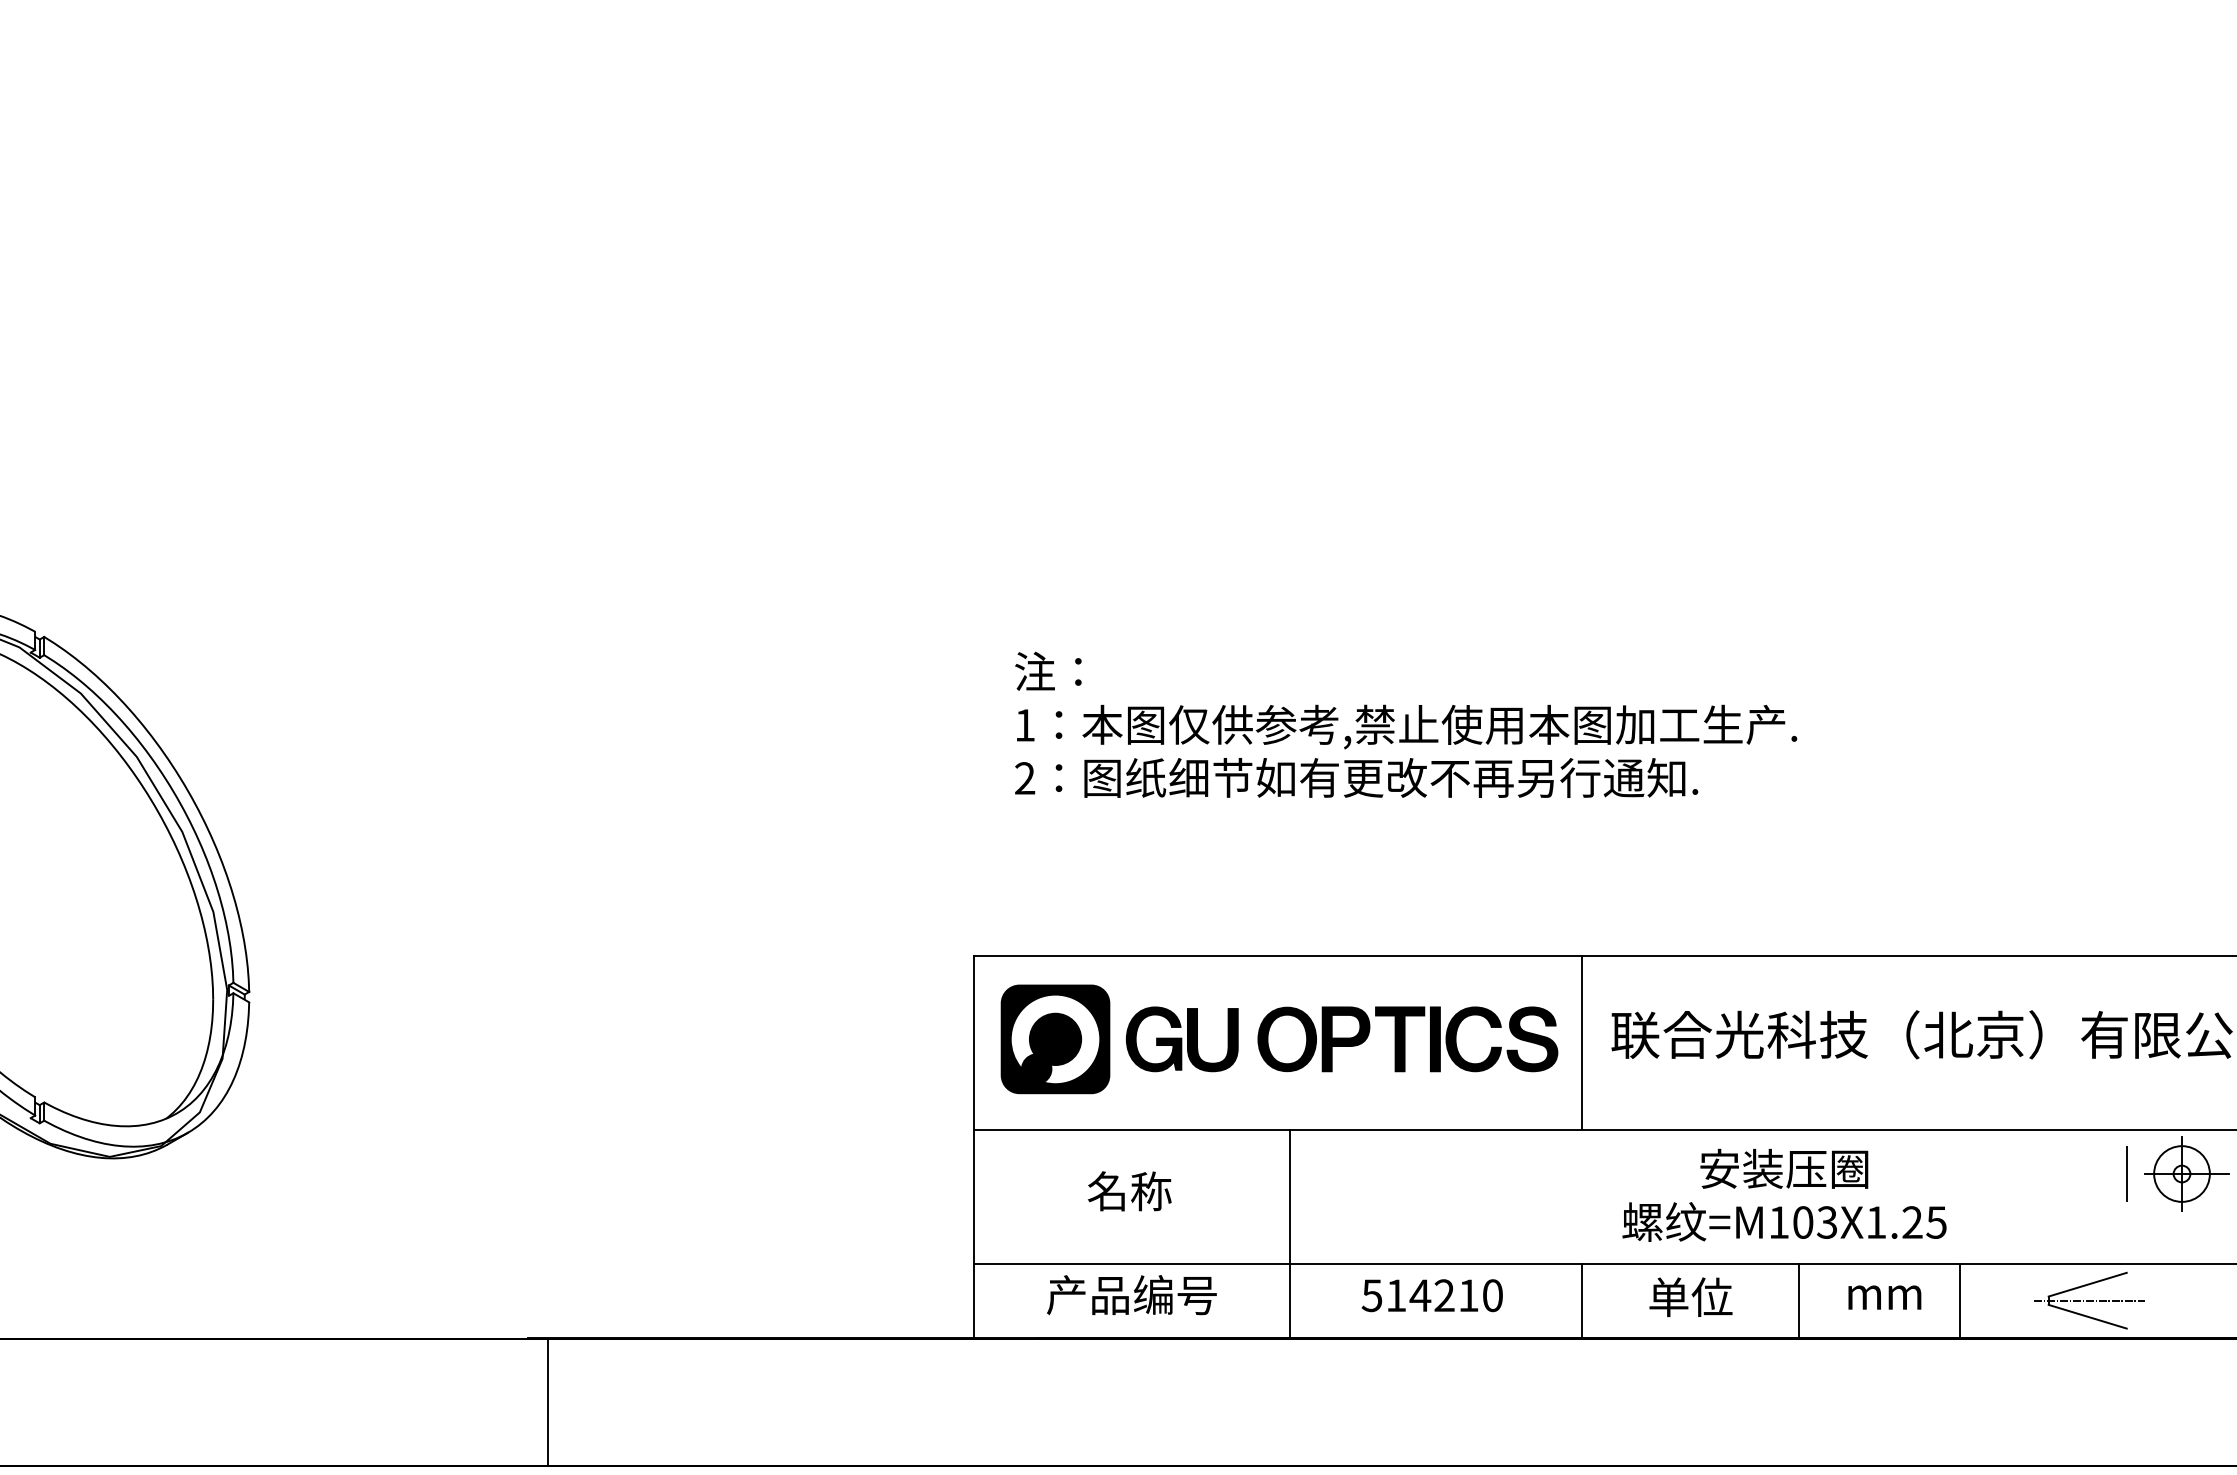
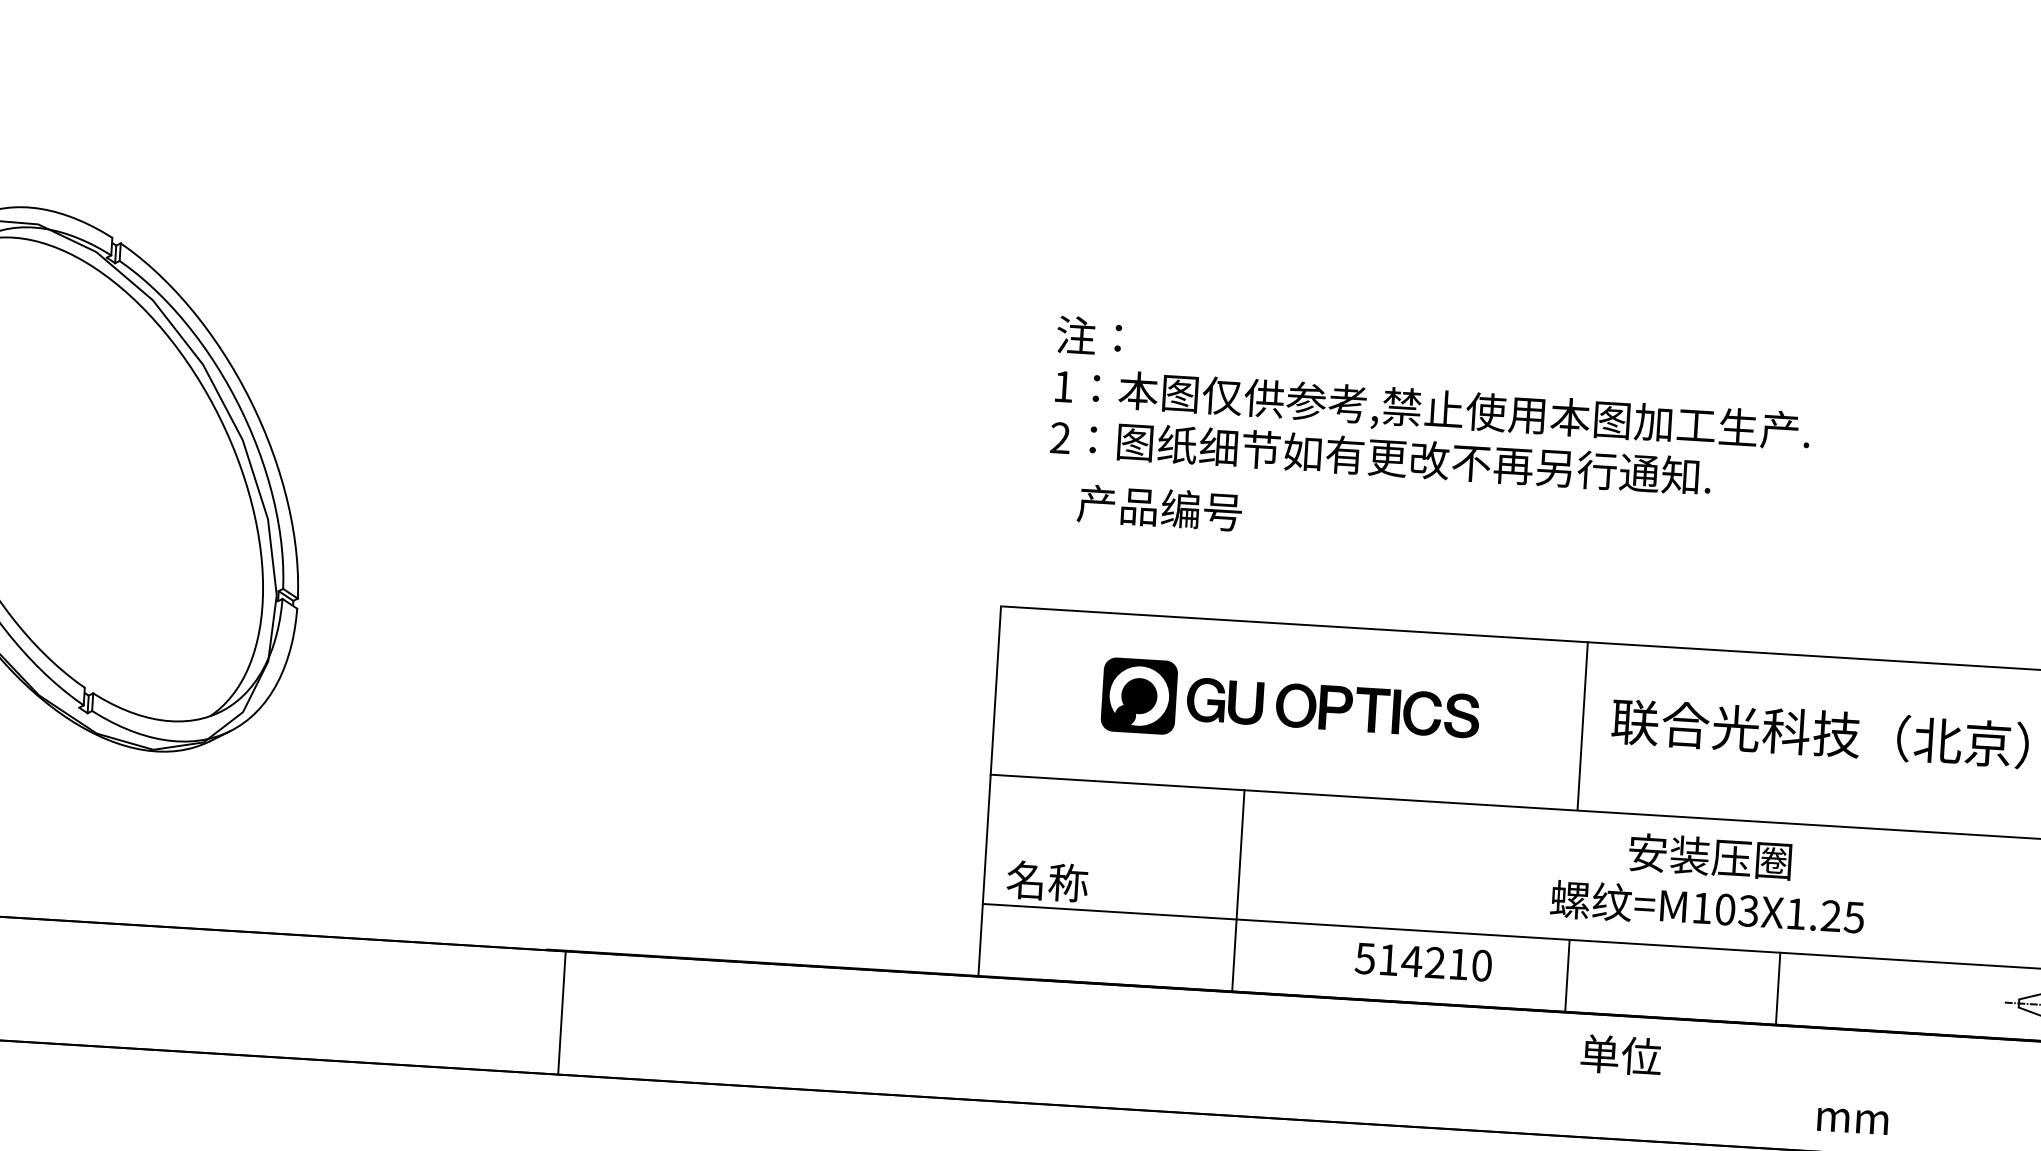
part: (1279, 1039) -> (1290, 705), size x0.7
text: (1129, 1191) -> (1047, 881), moved
text: (1784, 1194) -> (1709, 881), moved
line: (1289, 1233) -> (1237, 890), moved
text: (1131, 1295) -> (1159, 508), moved
text: (1690, 1297) -> (1620, 1055), moved
text: (1884, 1297) -> (1852, 1121), moved
line: (1959, 1300) -> (1932, 997), removed

